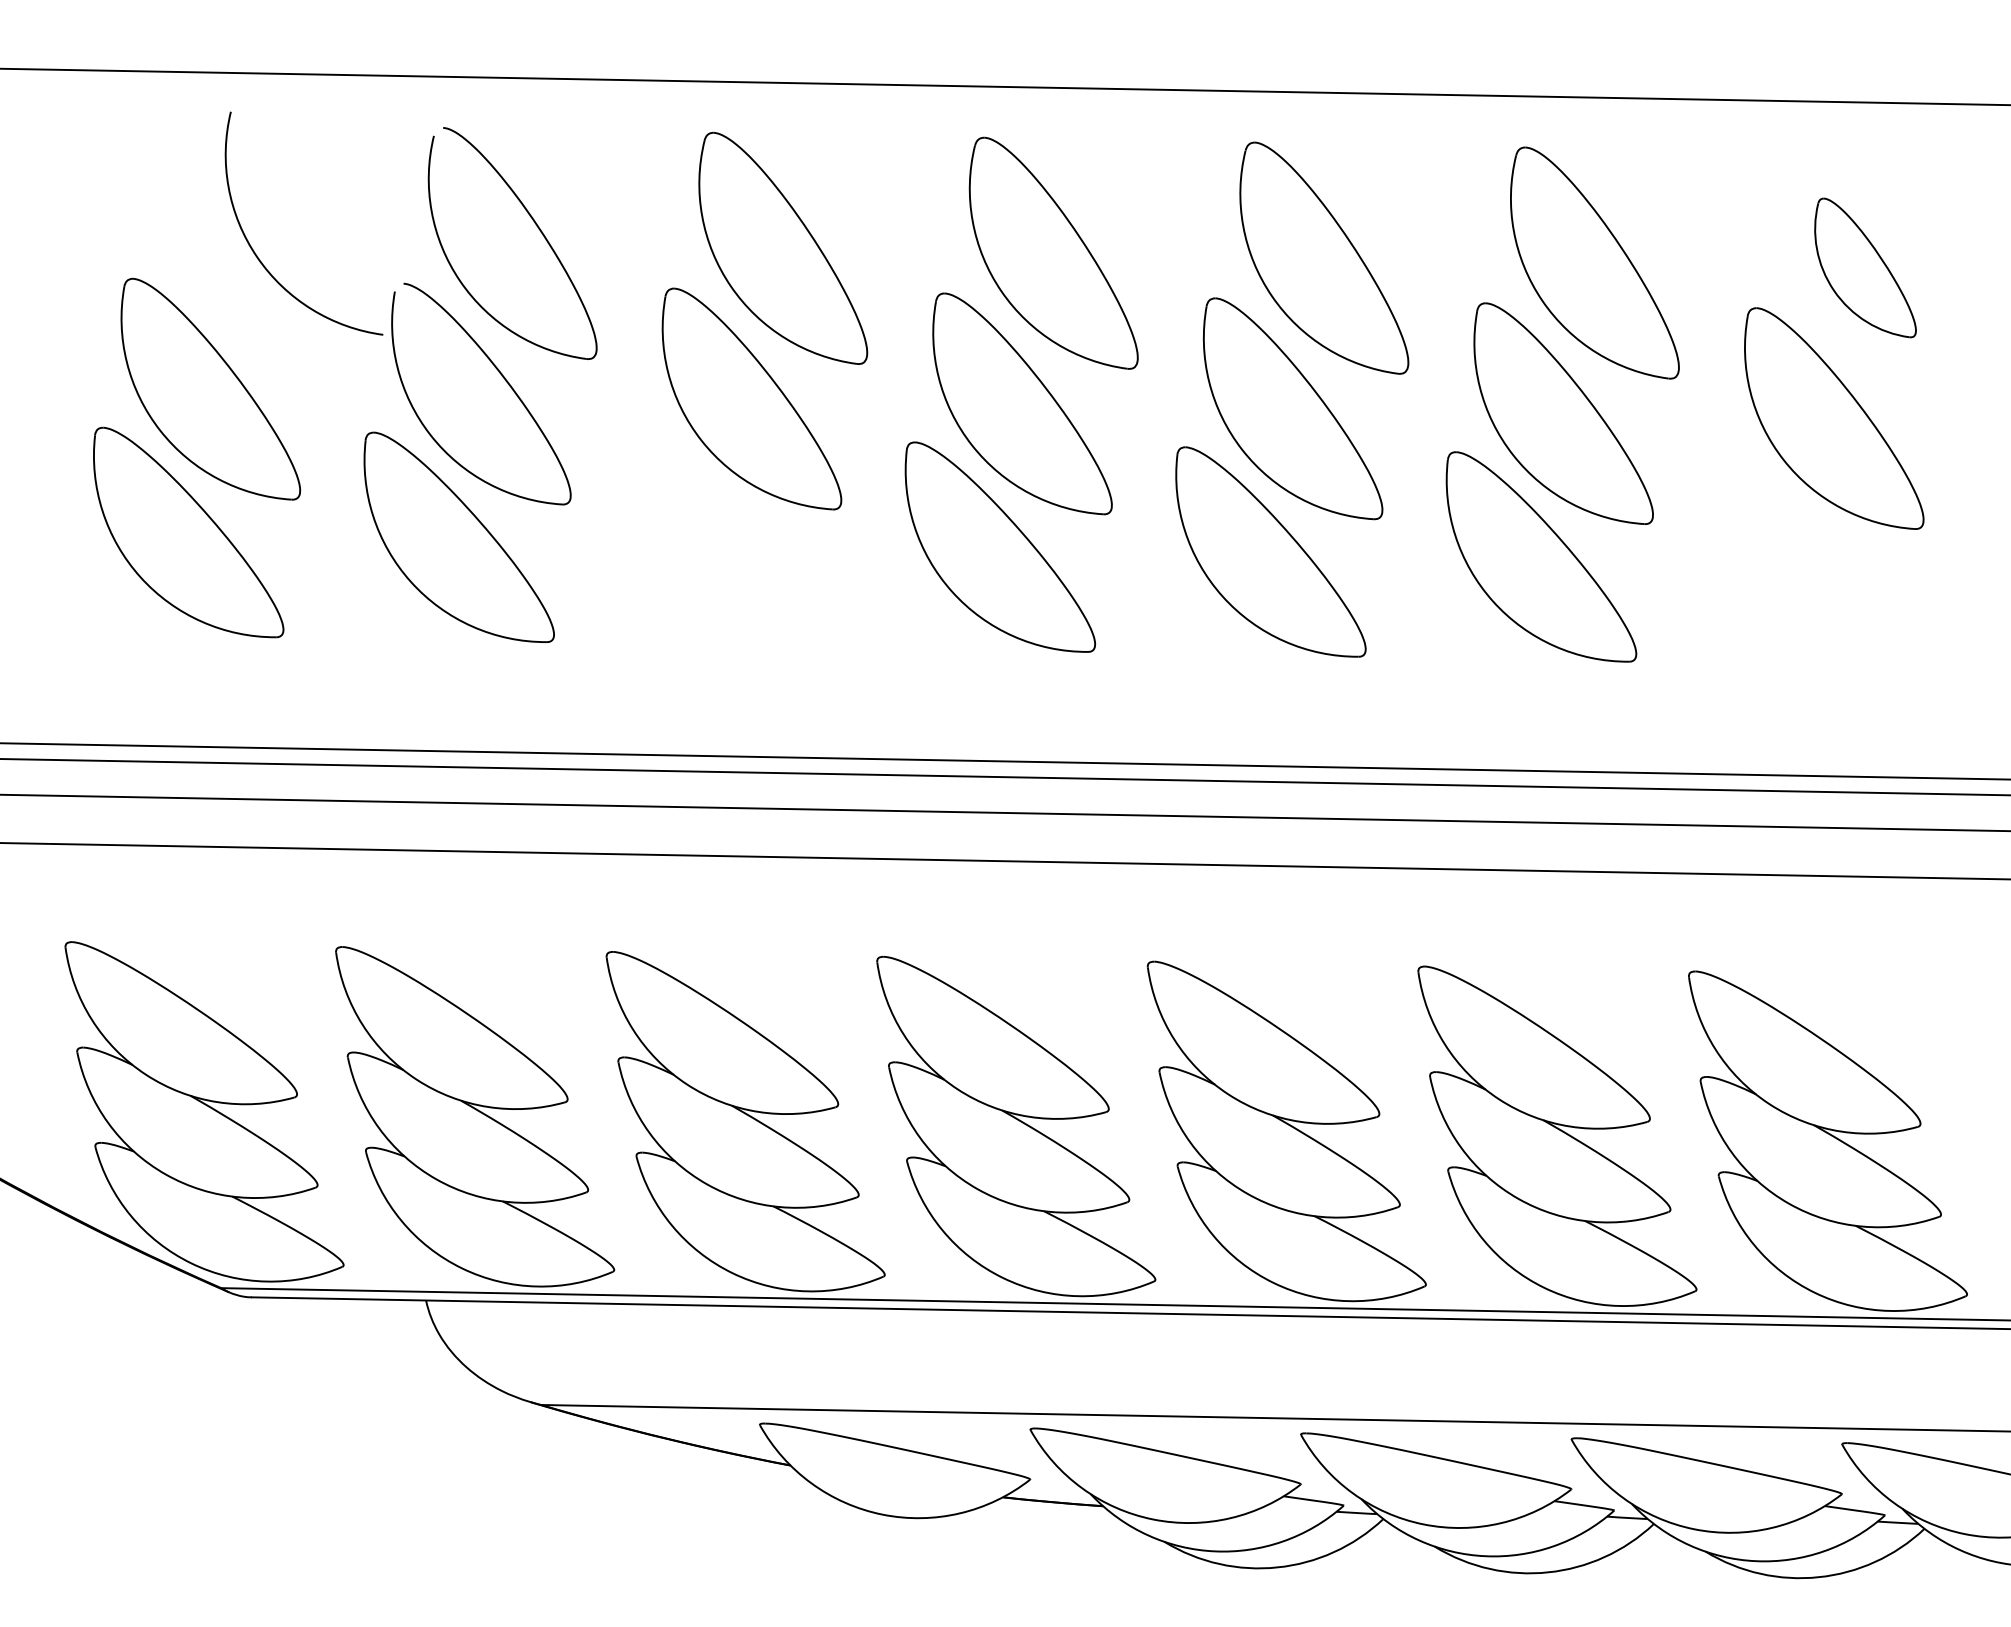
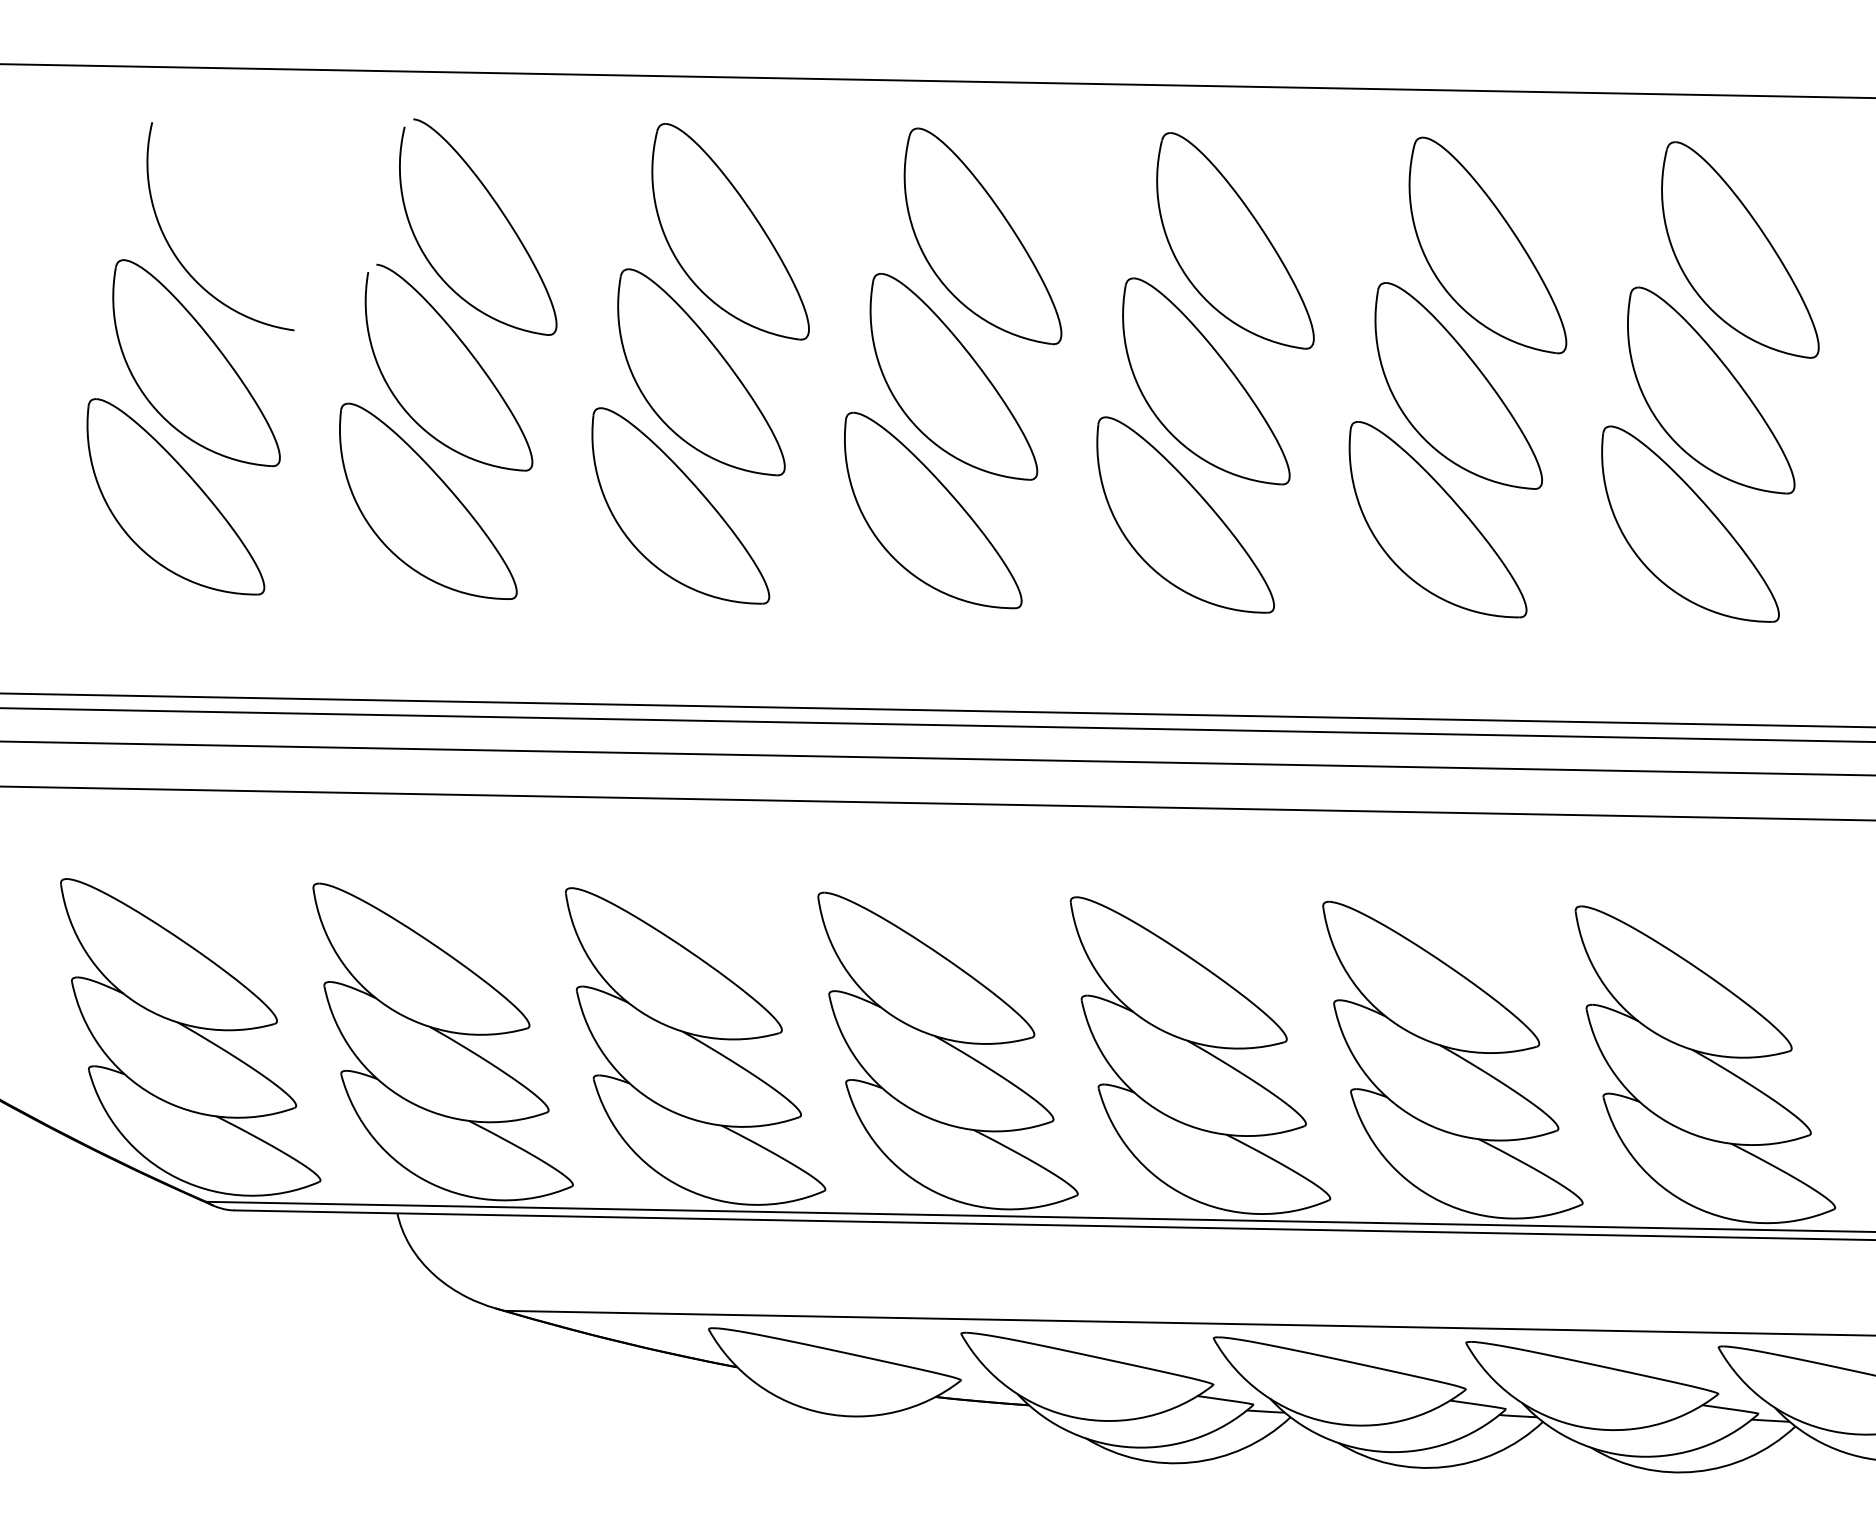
arc: (260, 258) -> (179, 259), moved
part: (1865, 267) -> (1740, 249), size x1.67
part: (729, 541) -> (680, 505), added
part: (1812, 561) -> (1690, 523), added

